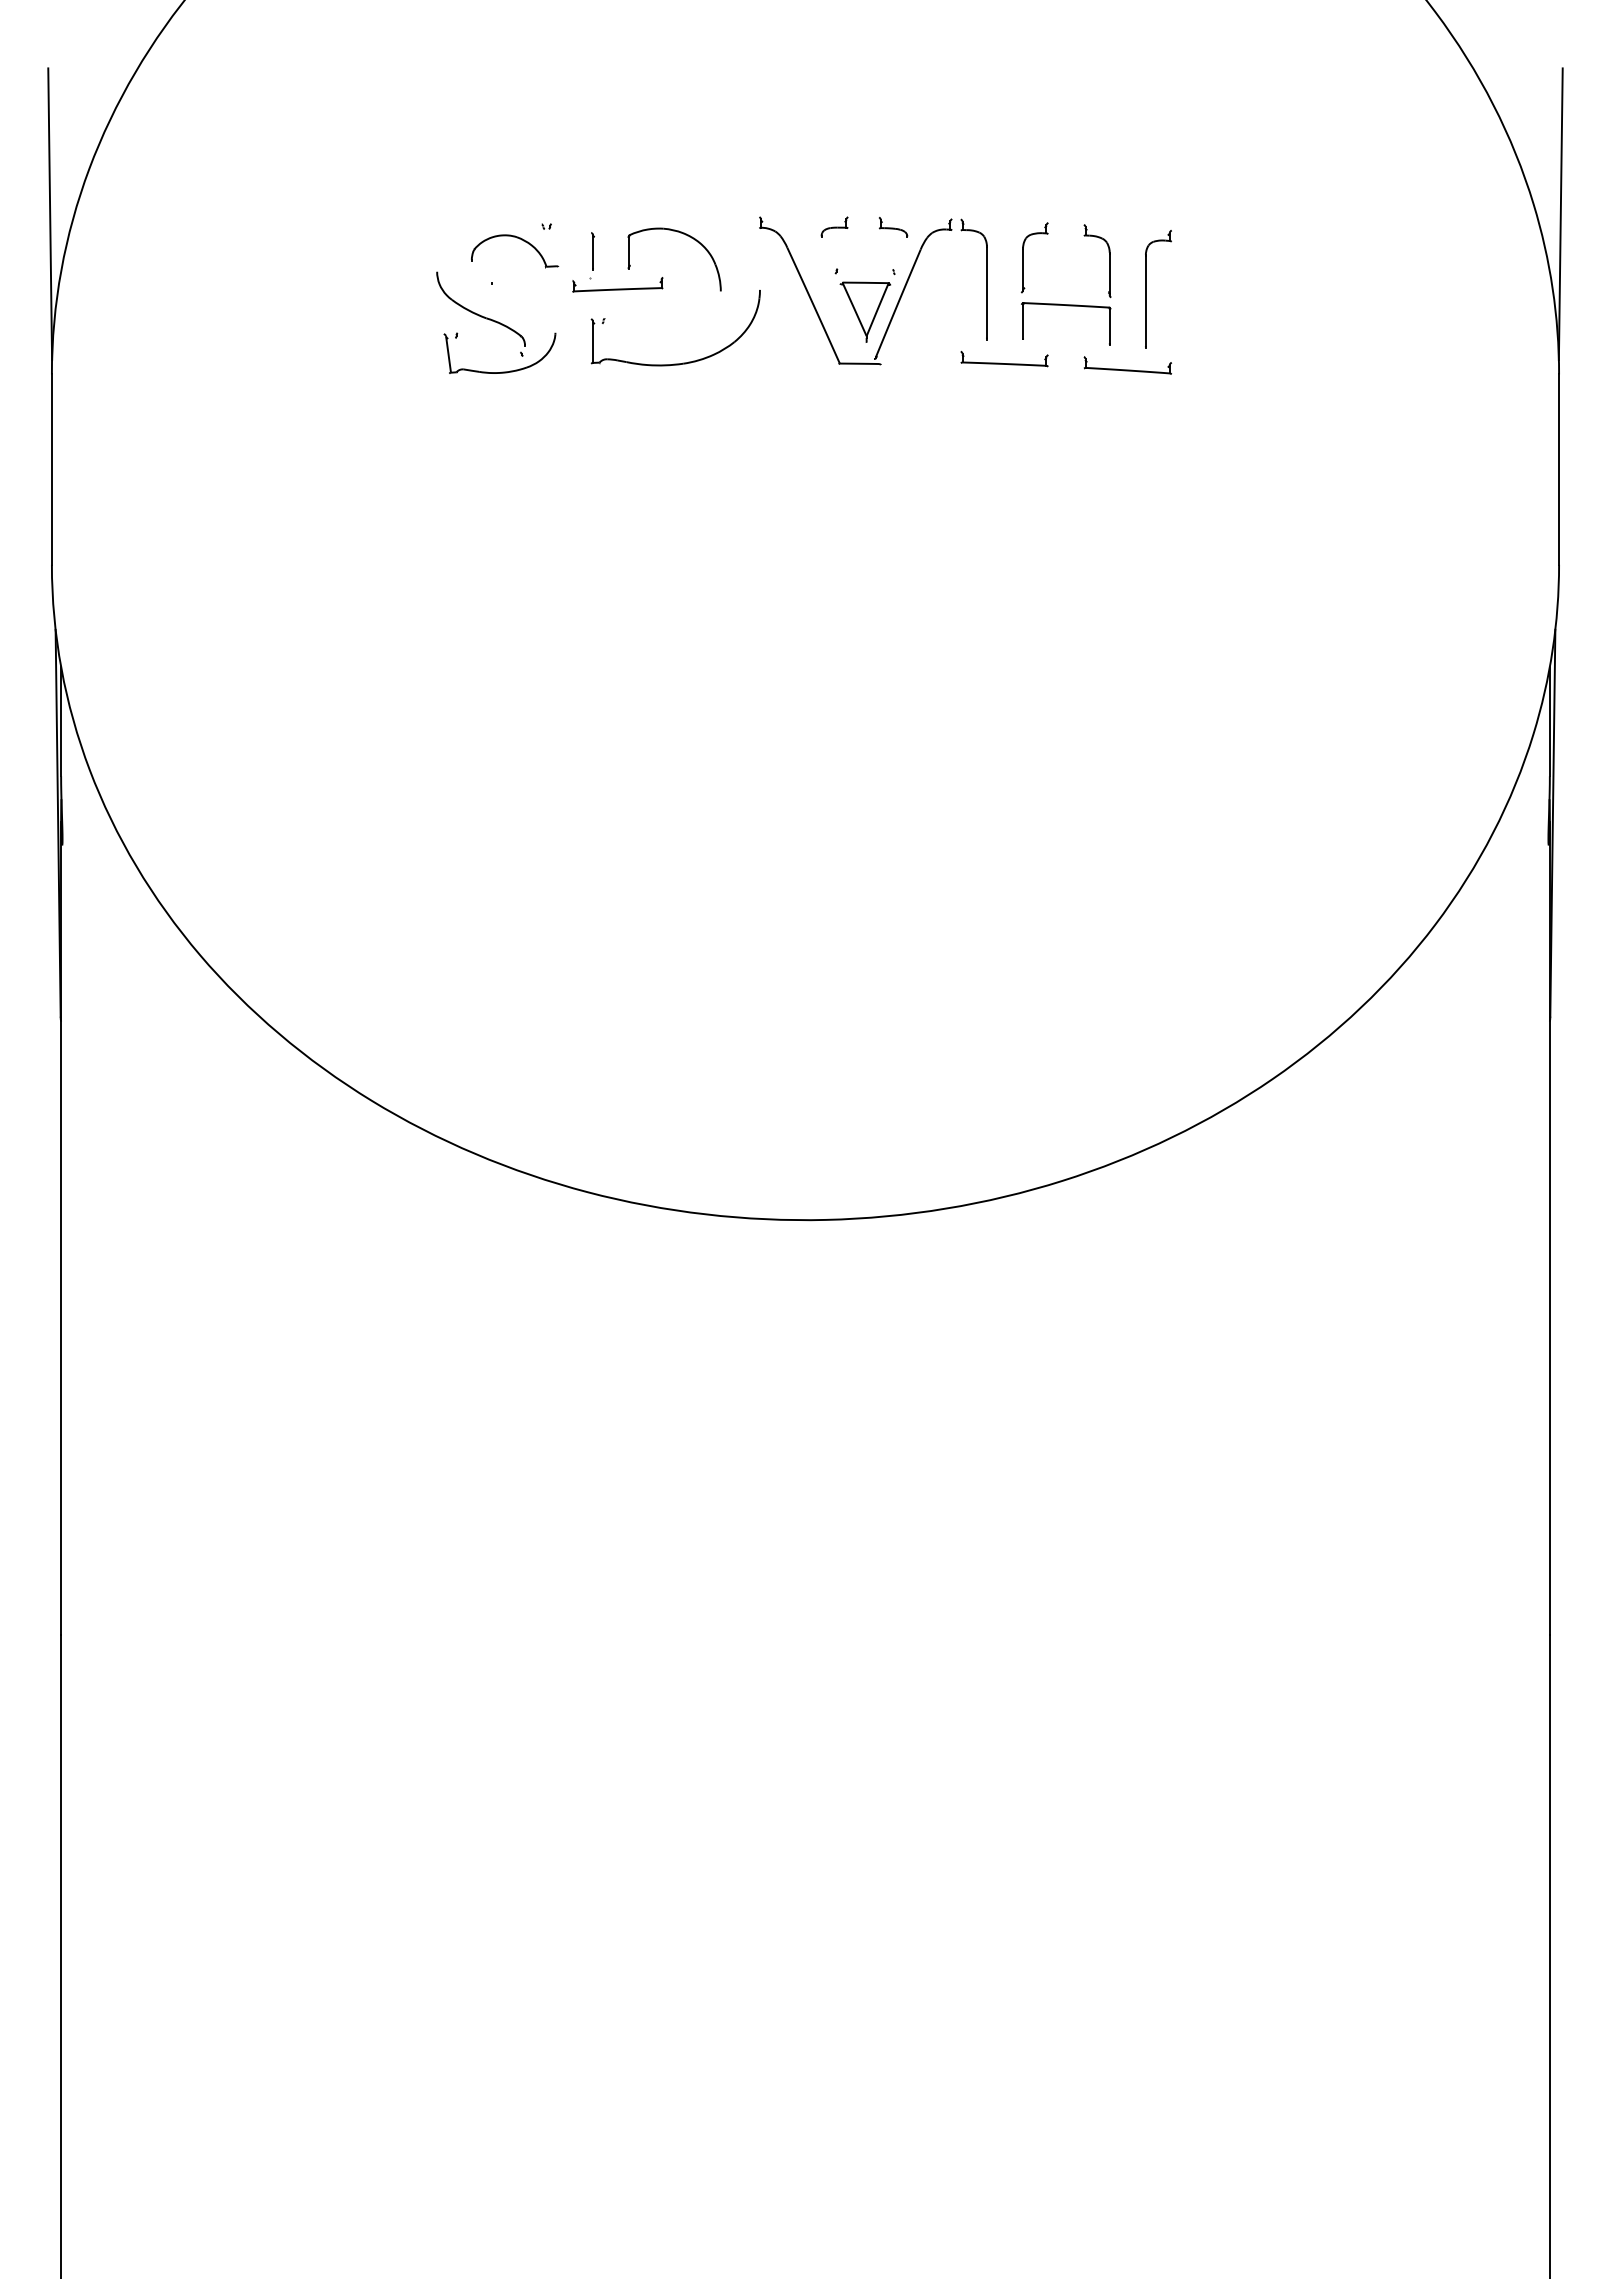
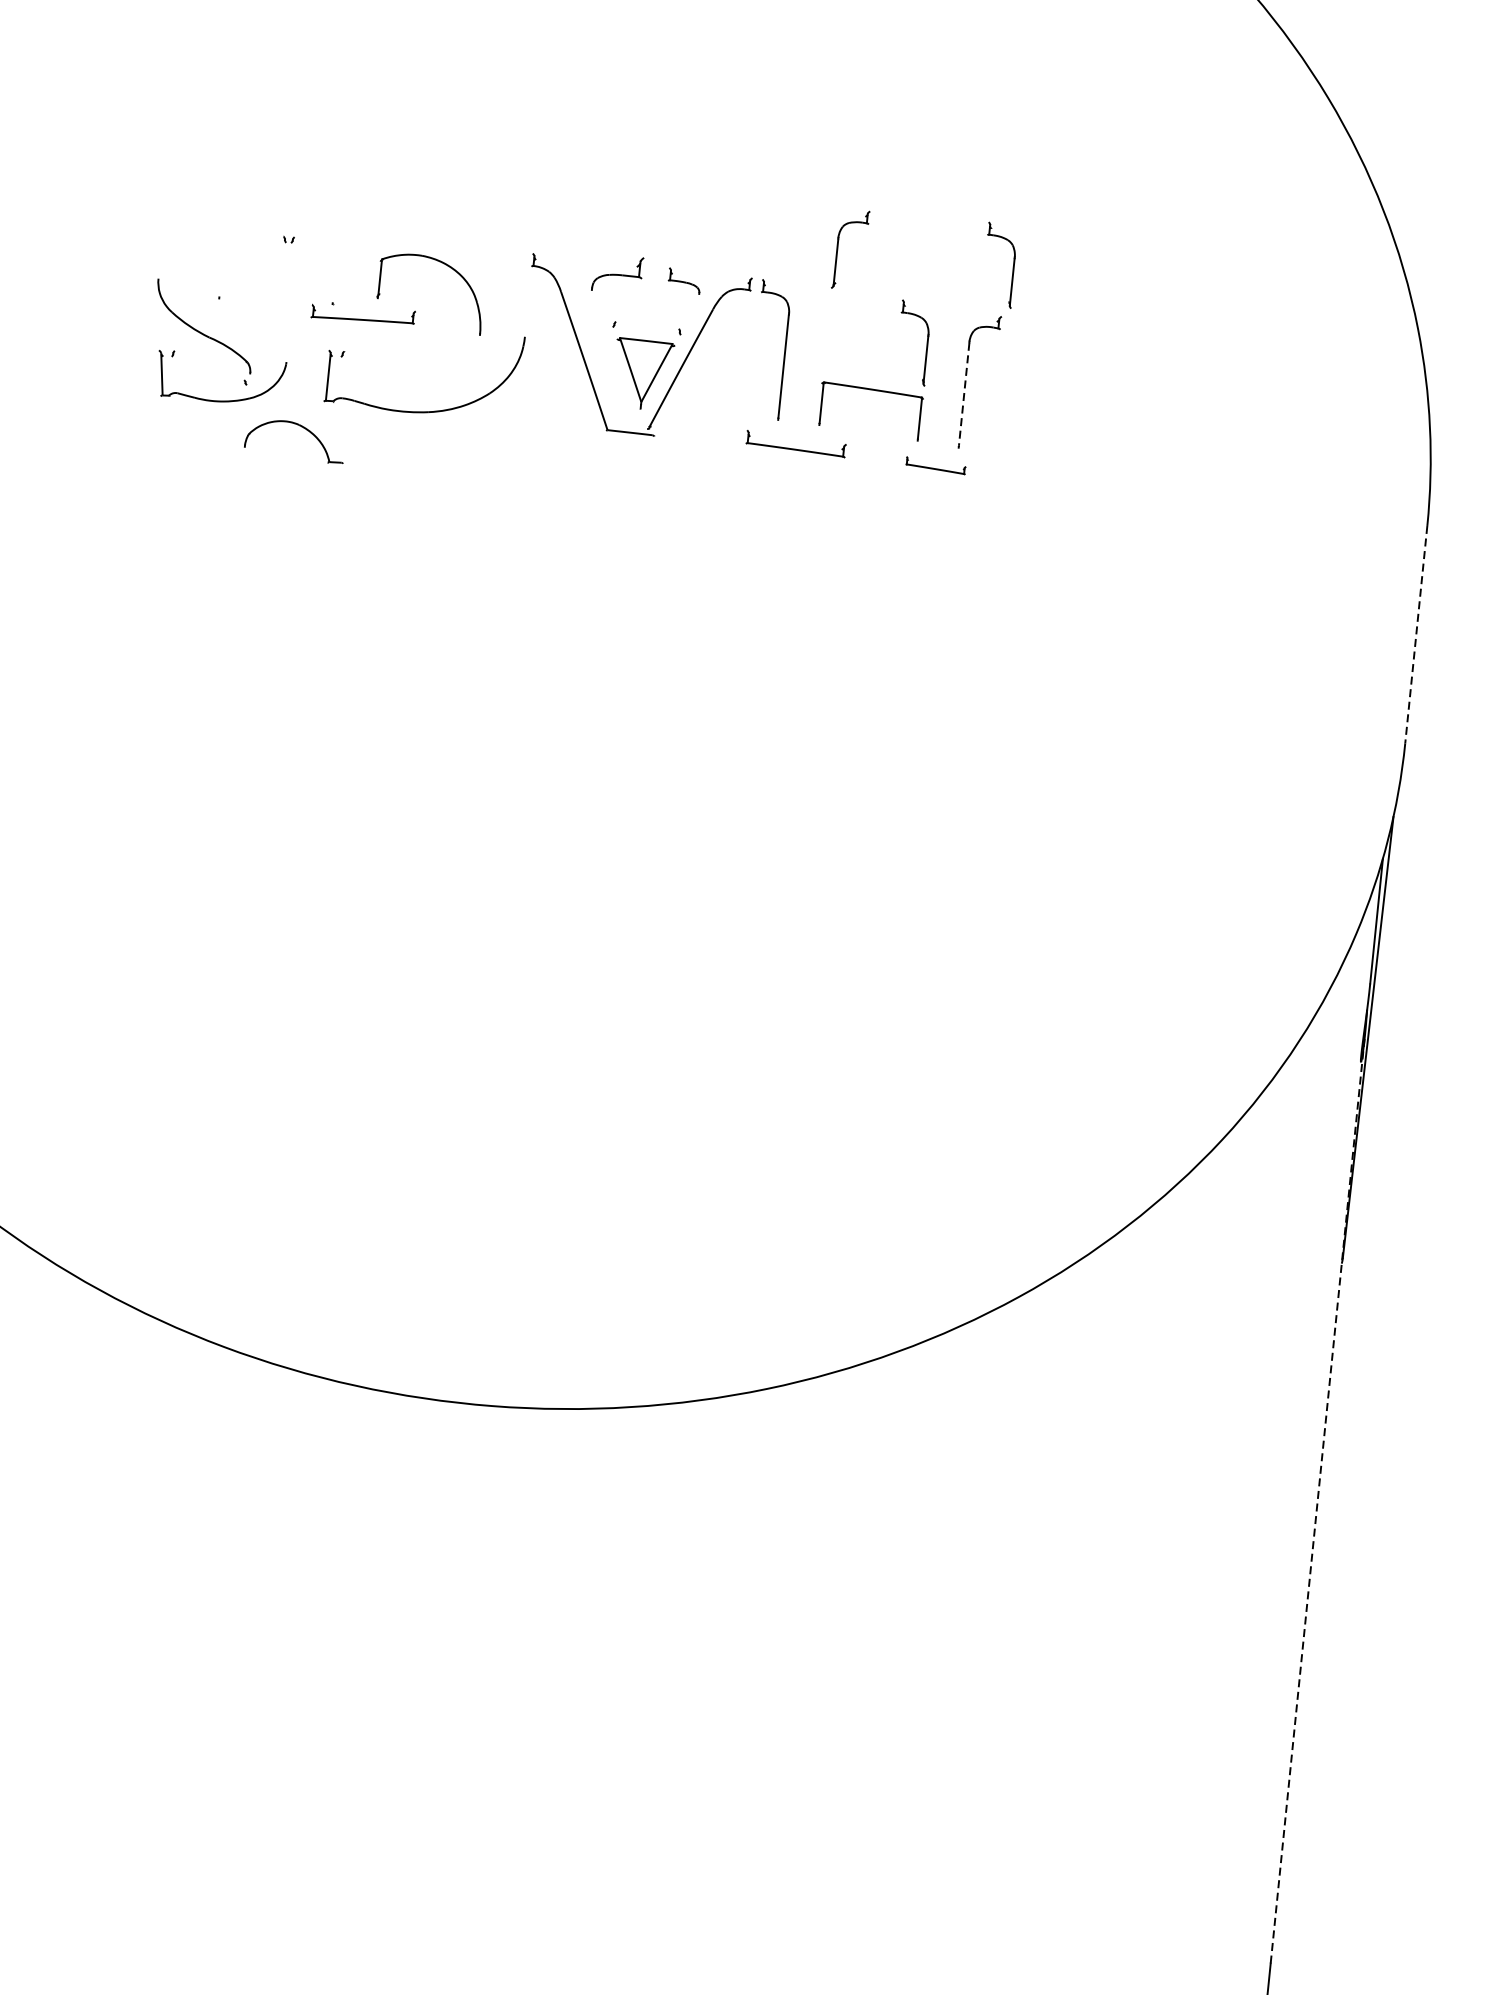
part: (1177, 186) -> (1013, 267), added
line: (1560, 214) -> (1447, 343), removed
part: (834, 226) -> (617, 273), size x1.6
part: (521, 240) -> (303, 429), moved
part: (592, 251) -> (338, 273), removed
part: (1023, 257) -> (837, 248), moved
line: (1145, 301) -> (963, 394), solid -> dashed
part: (1127, 365) -> (935, 465), size x0.6
line: (1559, 470) -> (1416, 635), solid -> dashed
line: (1549, 1227) -> (1317, 1498), solid -> dashed

